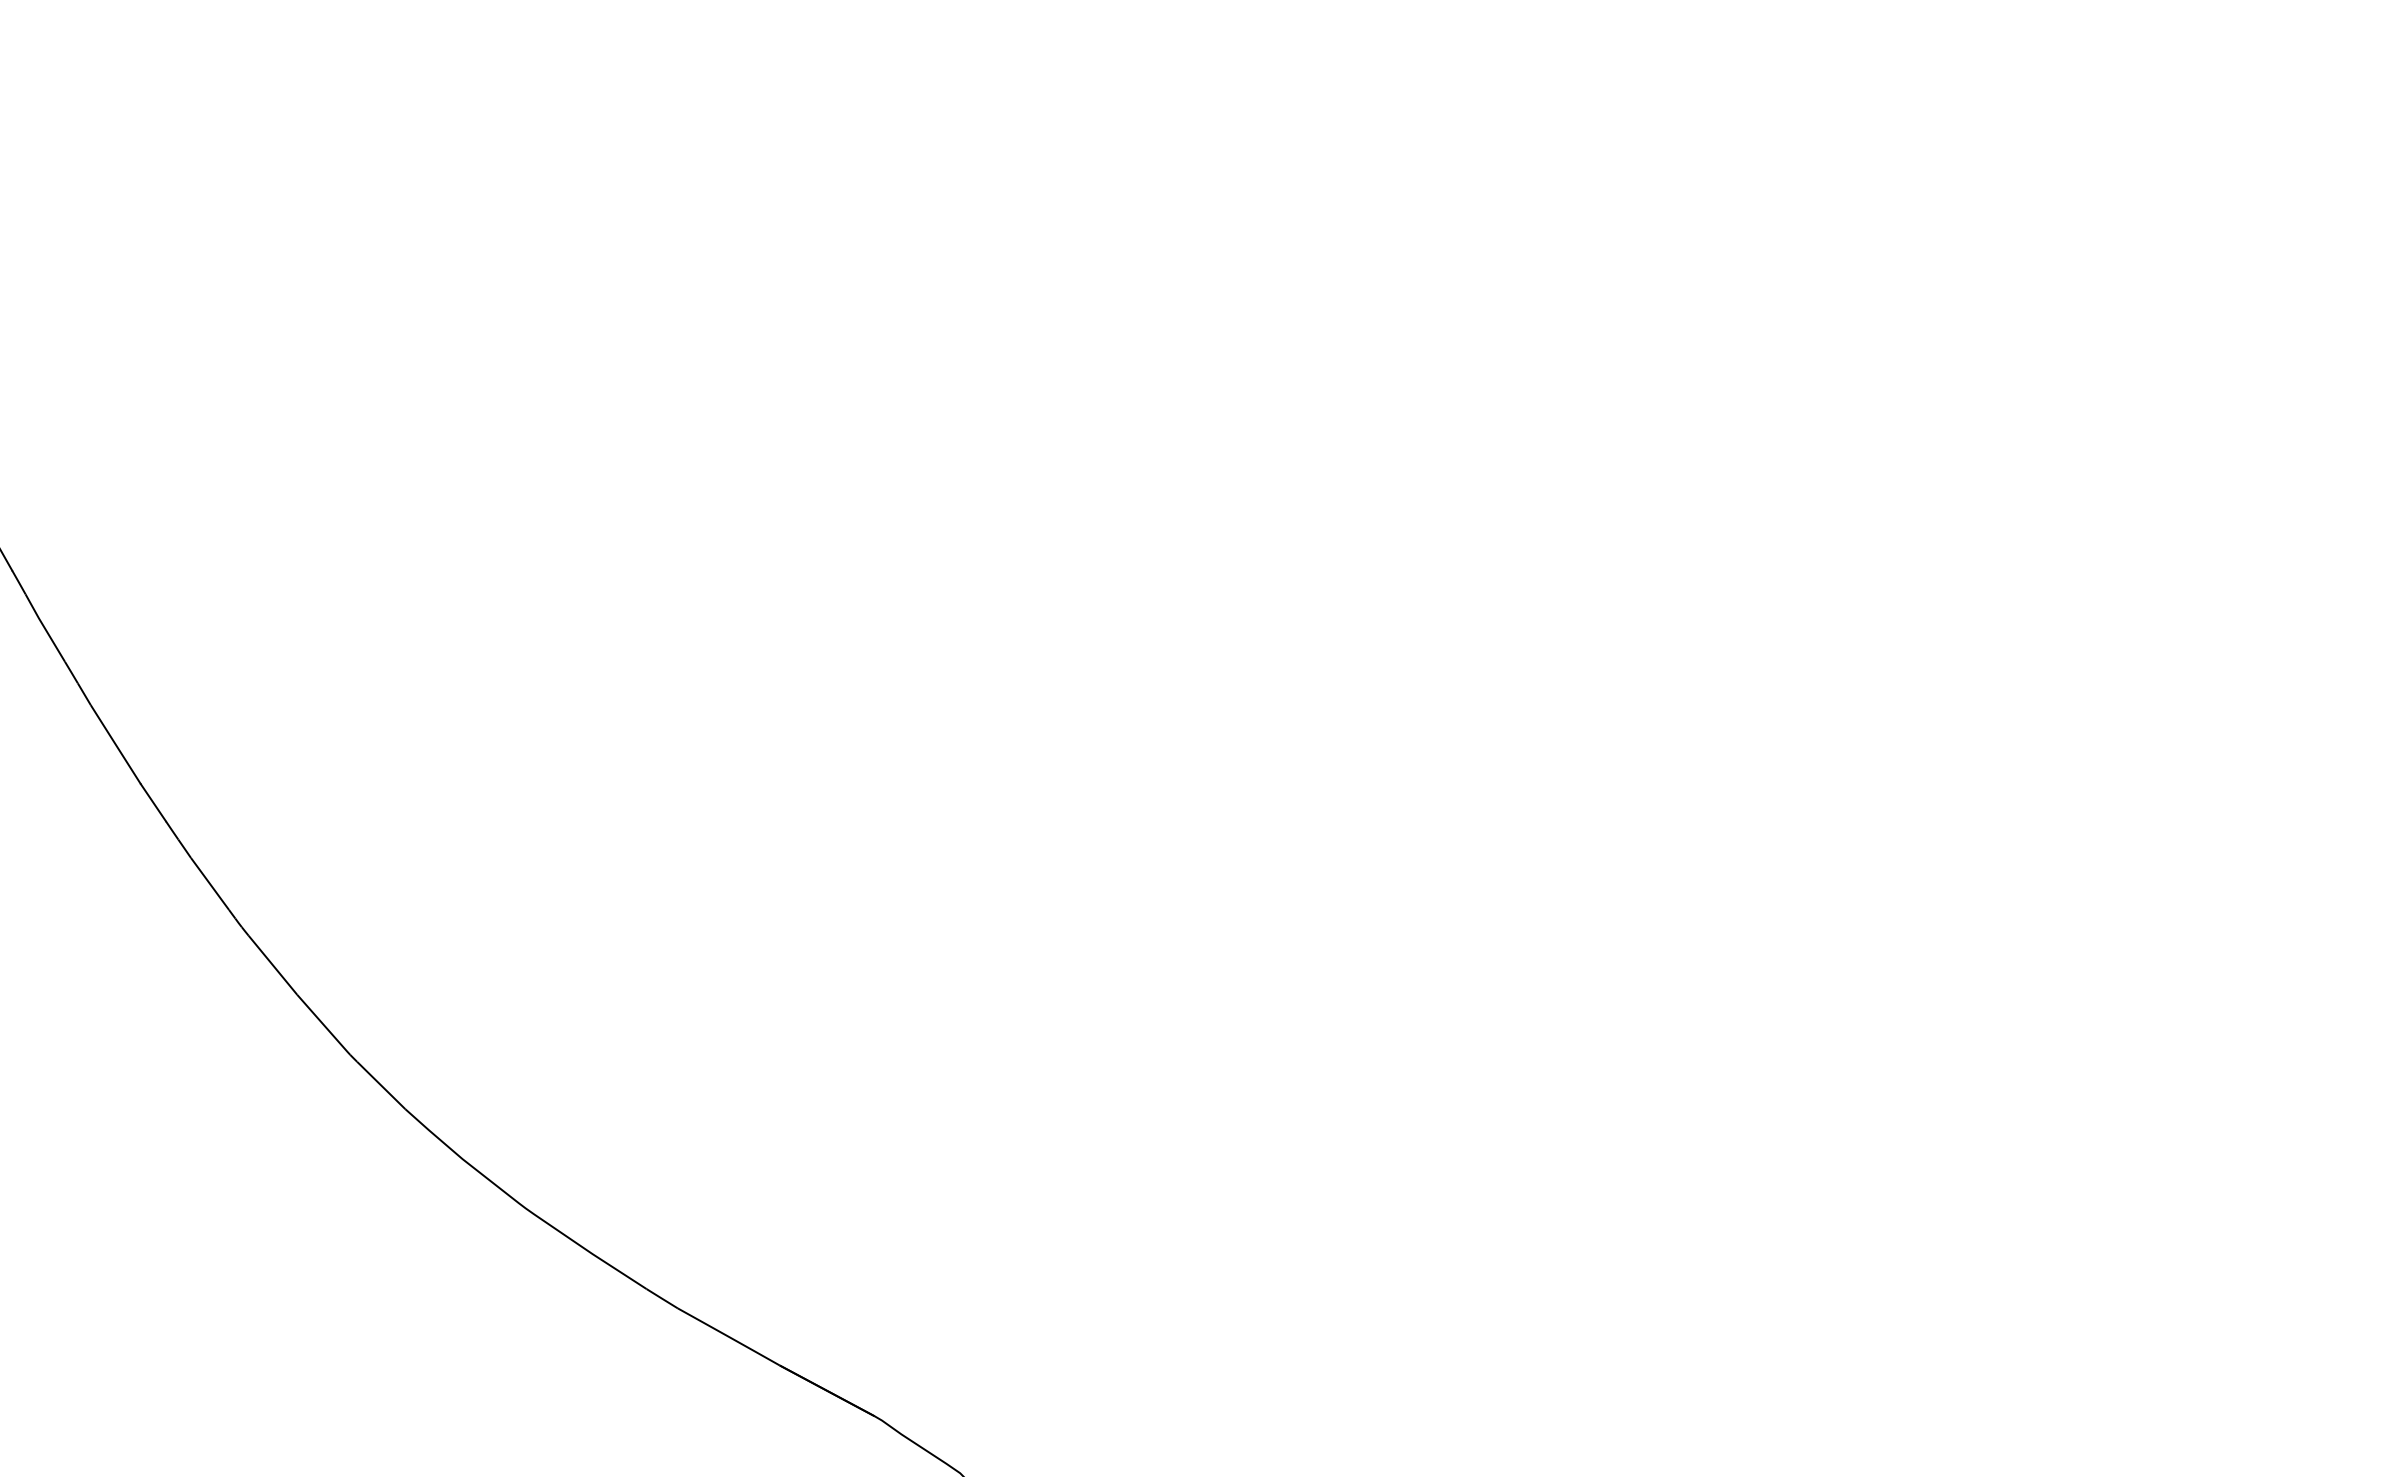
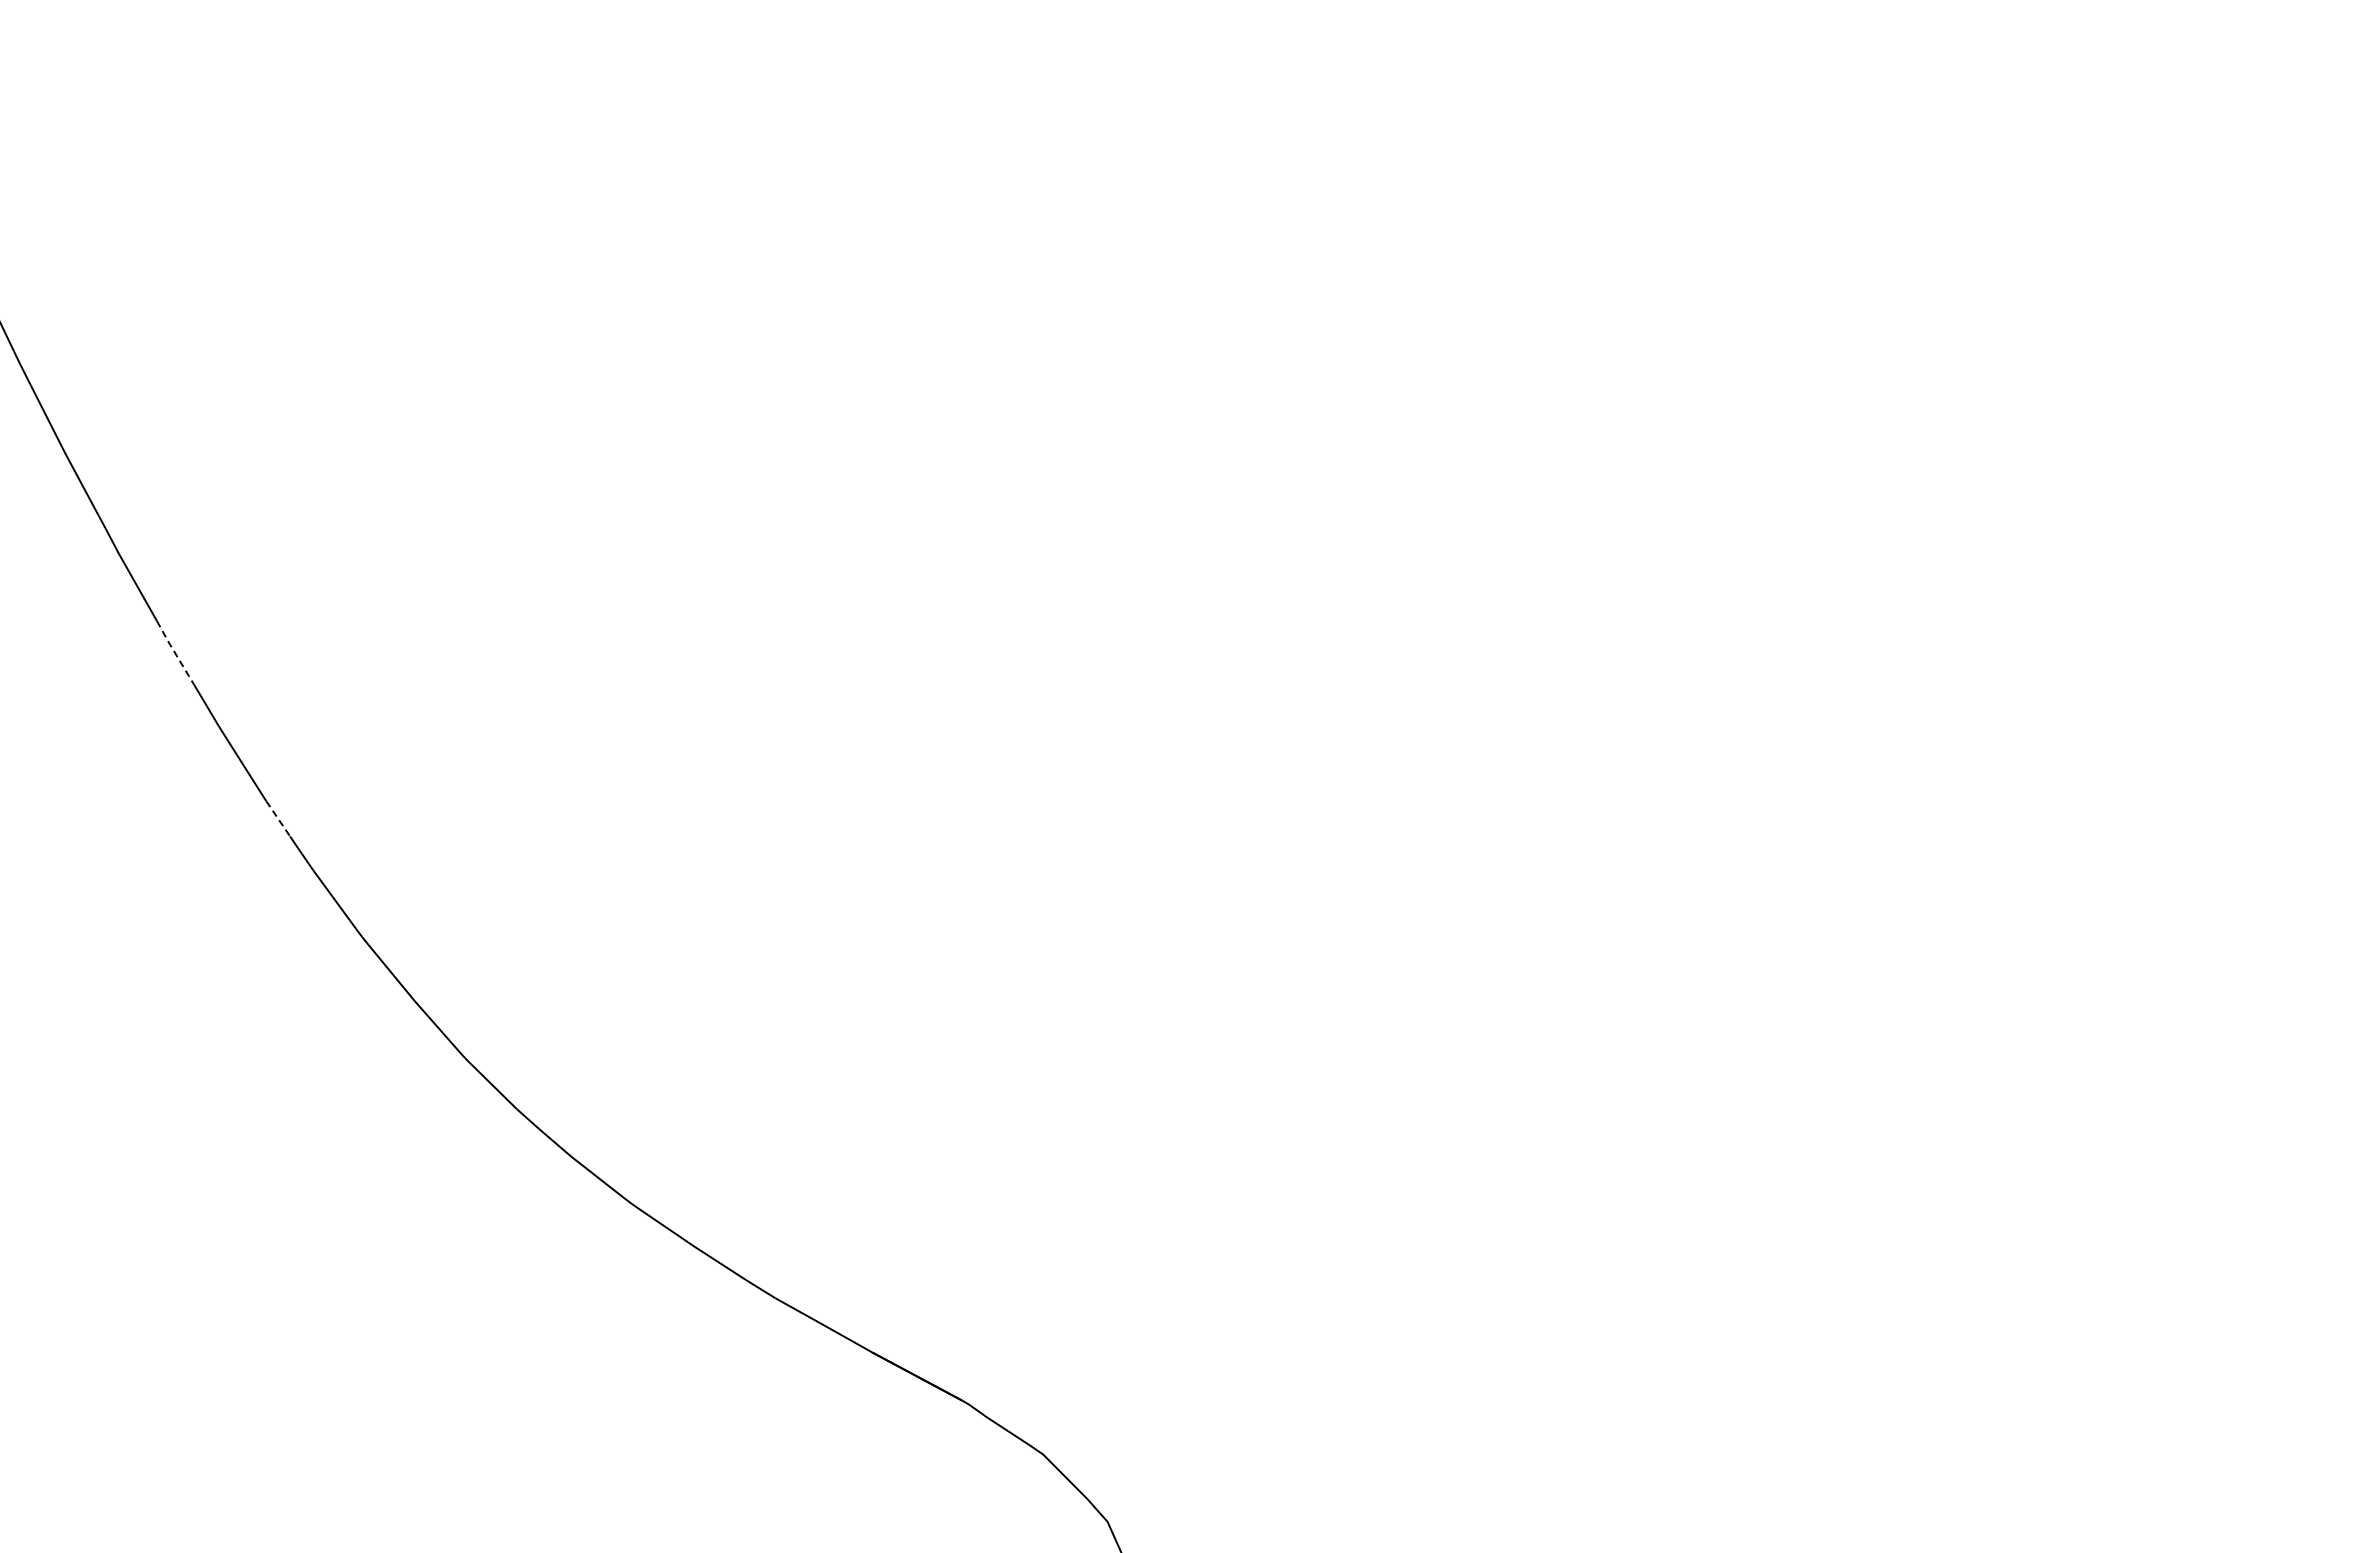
line: (44, 627) -> (174, 652), solid -> dashed
line: (153, 803) -> (278, 819), solid -> dashed

